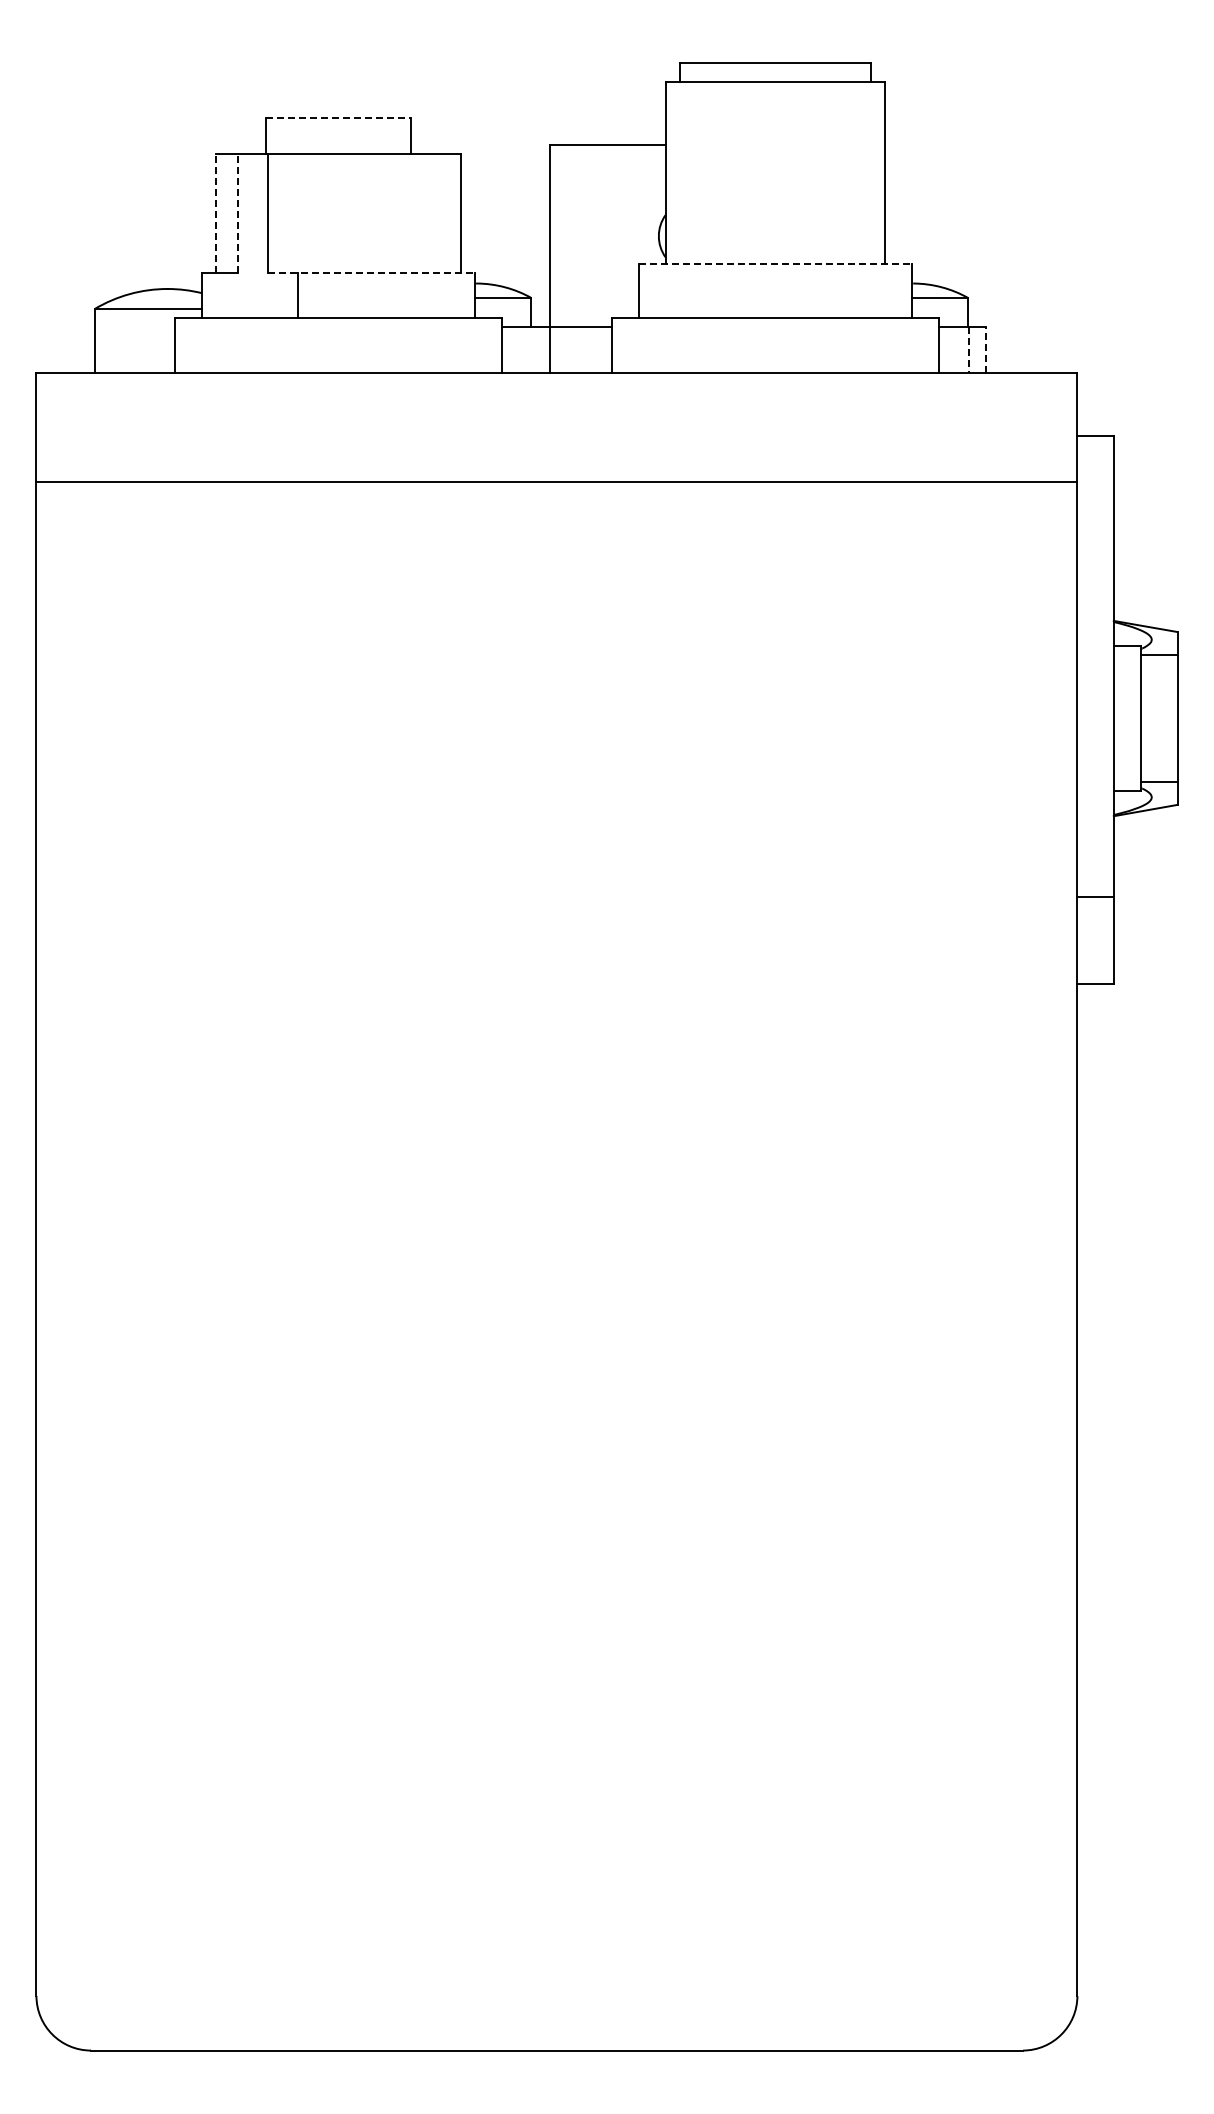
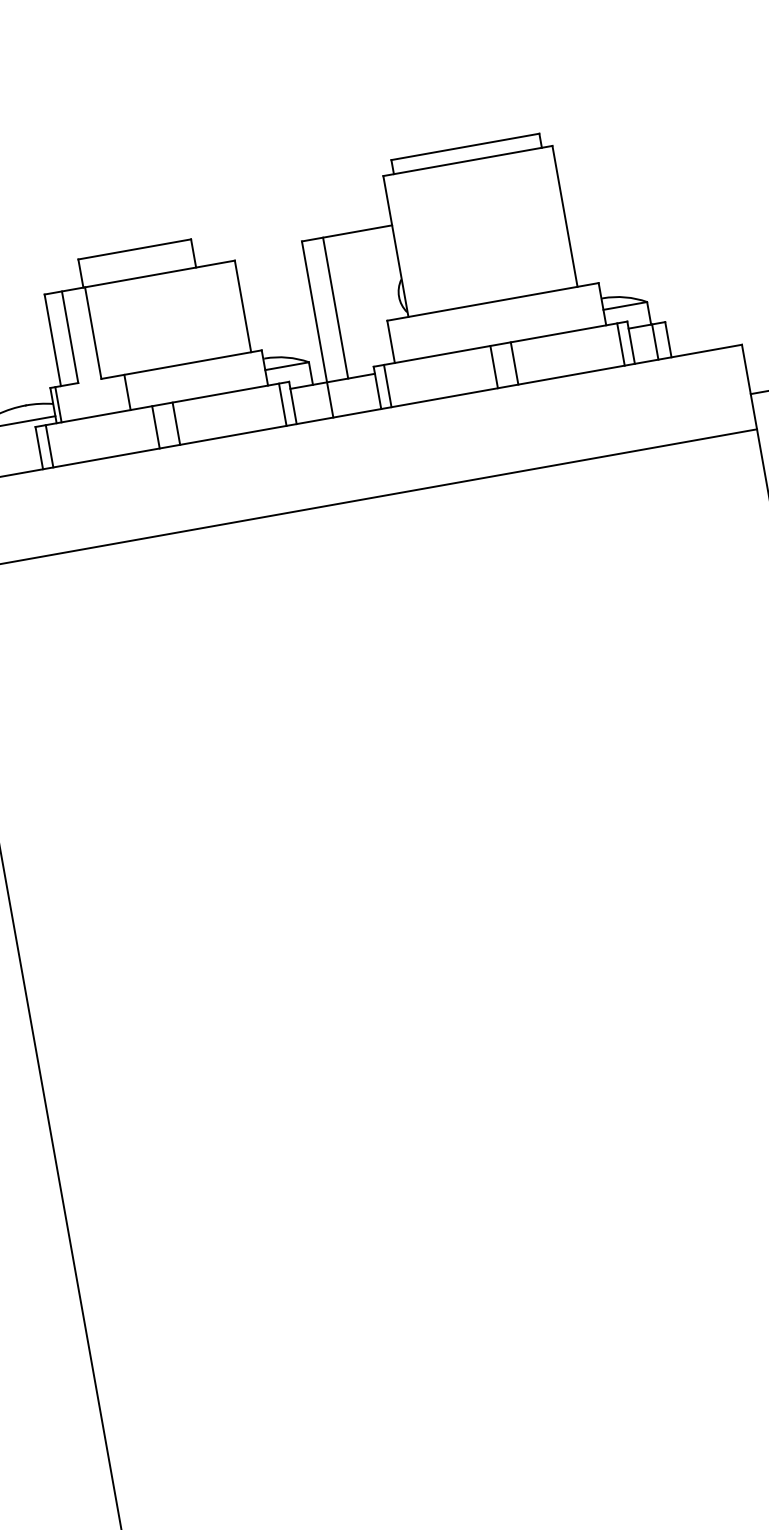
line: (338, 117) -> (134, 249), dashed -> solid
line: (215, 212) -> (52, 339), dashed -> solid
line: (238, 212) -> (70, 336), dashed -> solid
line: (576, 236) -> (335, 308), added
line: (775, 263) -> (493, 301), dashed -> solid
line: (371, 272) -> (181, 364), dashed -> solid
line: (208, 295) -> (58, 404), added
line: (188, 345) -> (49, 446), added
line: (325, 345) -> (156, 427), added
line: (351, 345) -> (176, 423), added
line: (489, 345) -> (283, 404), added
line: (624, 345) -> (387, 386), added
line: (762, 345) -> (494, 367), added
line: (788, 345) -> (514, 363), added
line: (925, 345) -> (620, 344), added
line: (969, 349) -> (655, 341), dashed -> solid
line: (986, 349) -> (668, 339), dashed -> solid

